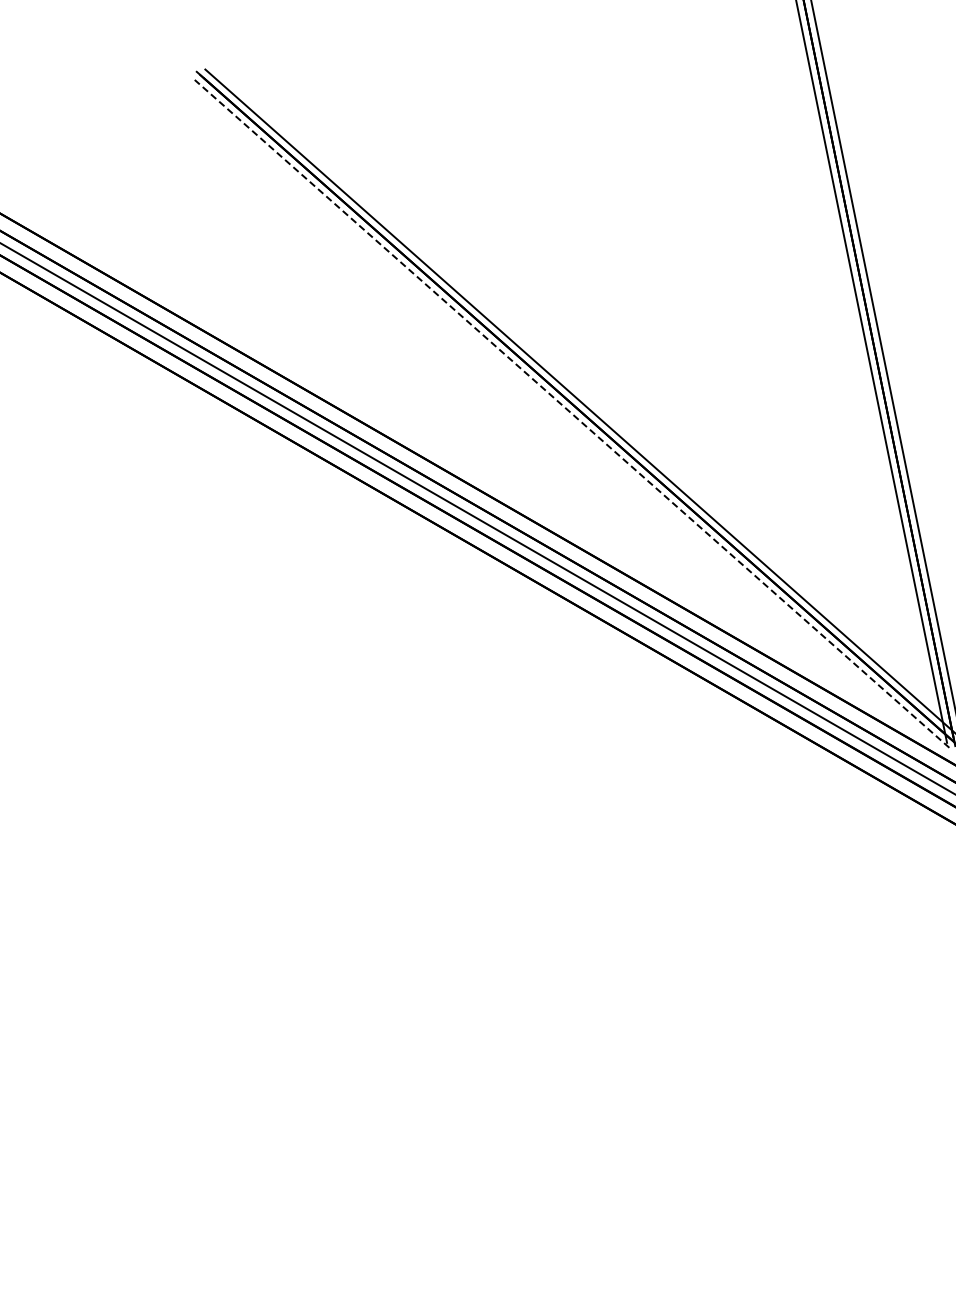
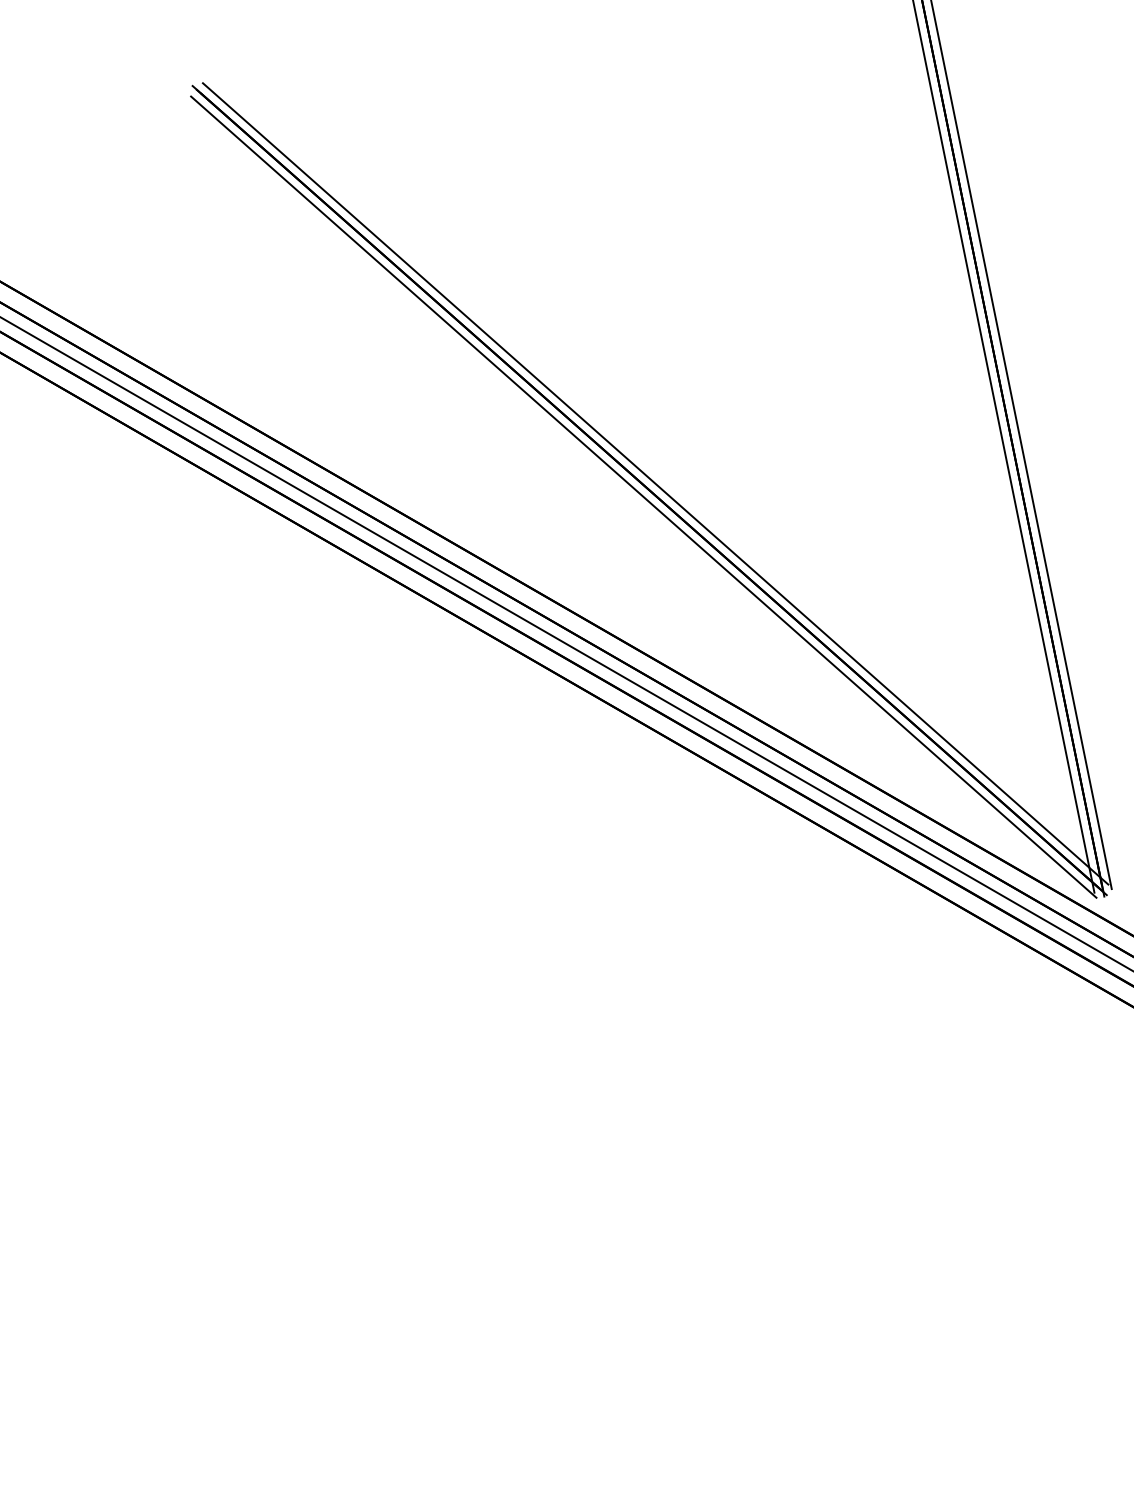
line: (572, 413) -> (644, 496), dashed -> solid

